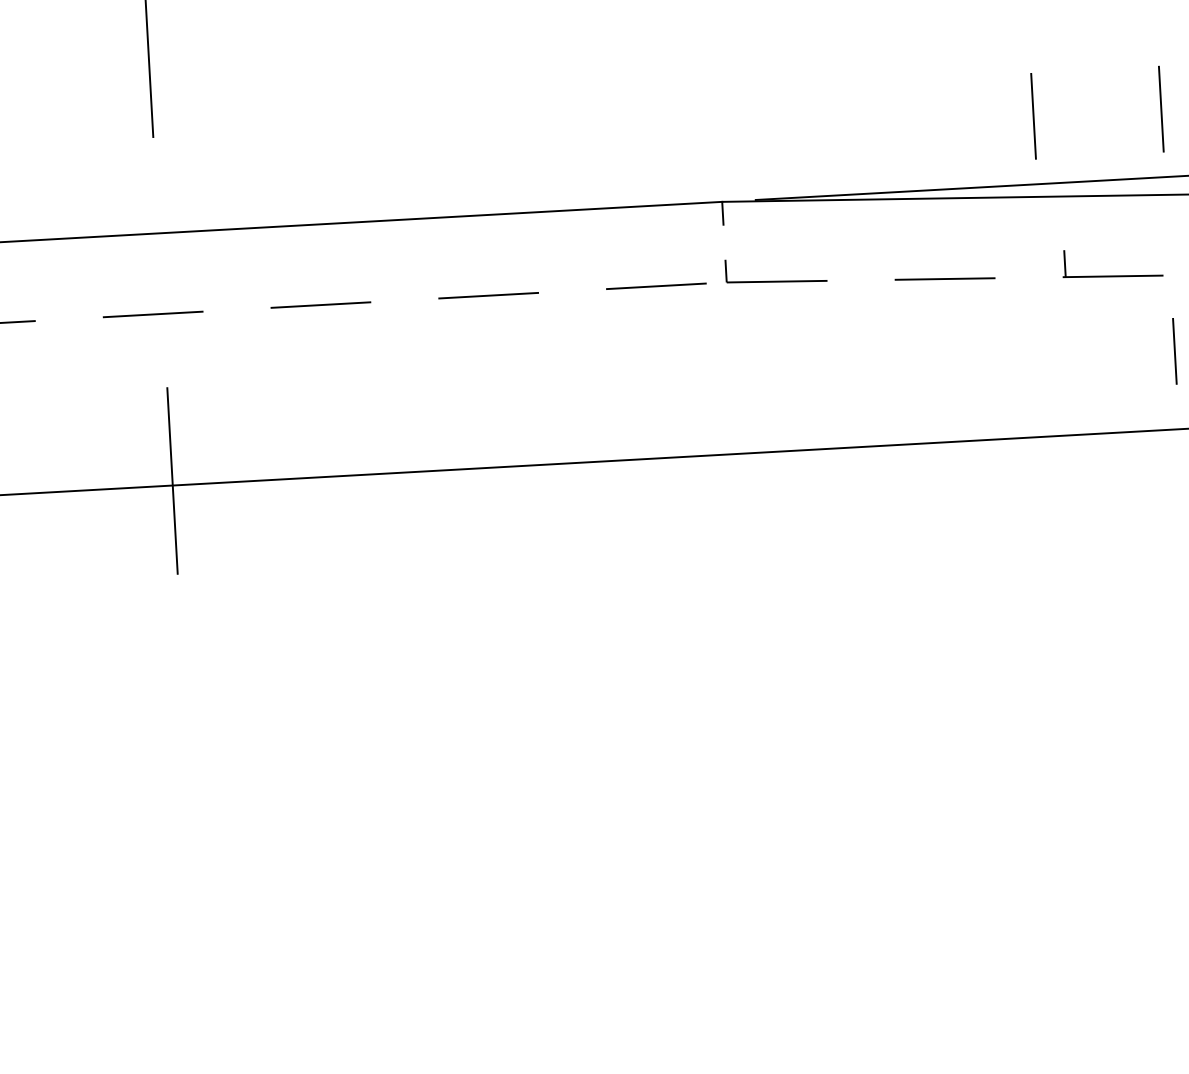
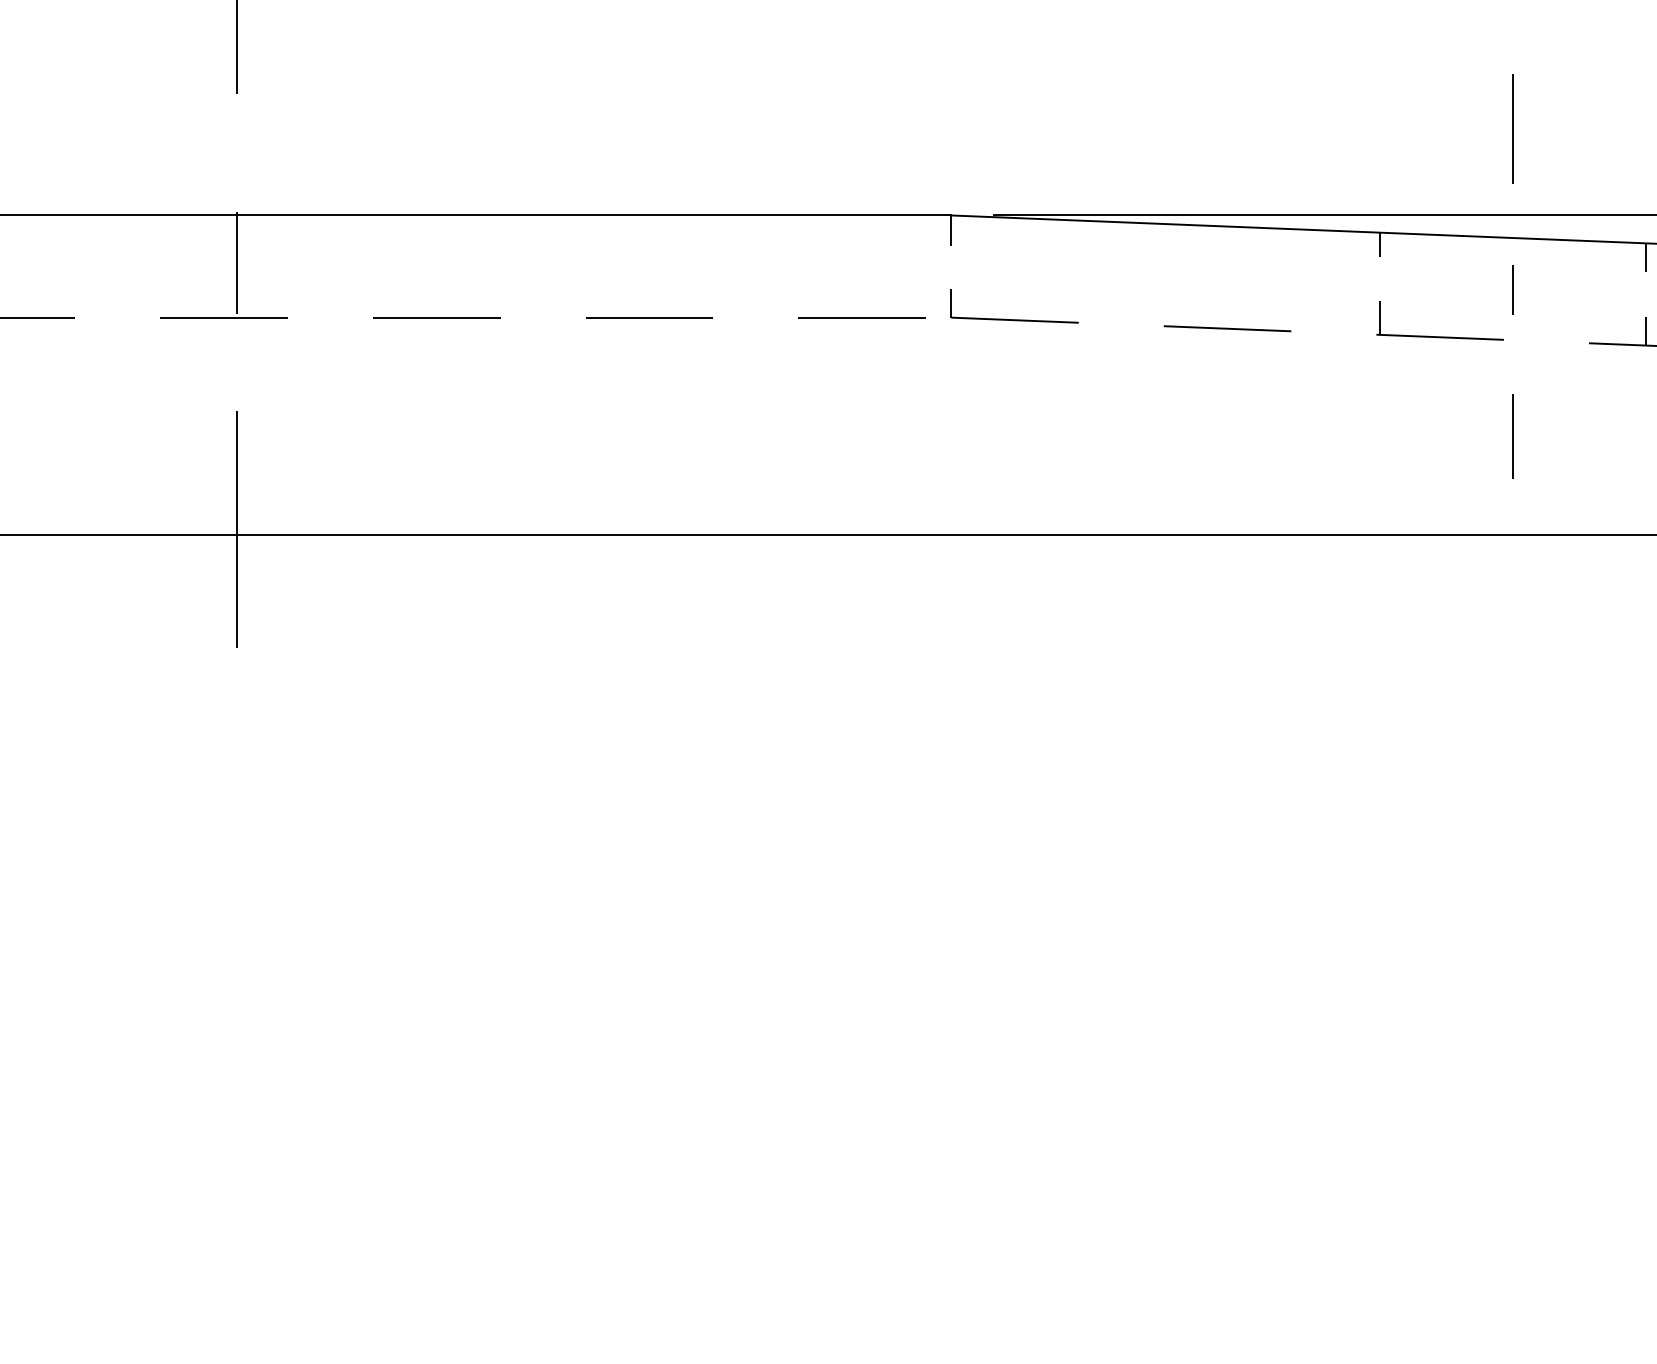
line: (1033, 115) -> (1350, 128), removed
line: (1061, 205) -> (1380, 244), added
line: (1168, 235) -> (1512, 289), added
line: (160, 270) -> (236, 262), added

